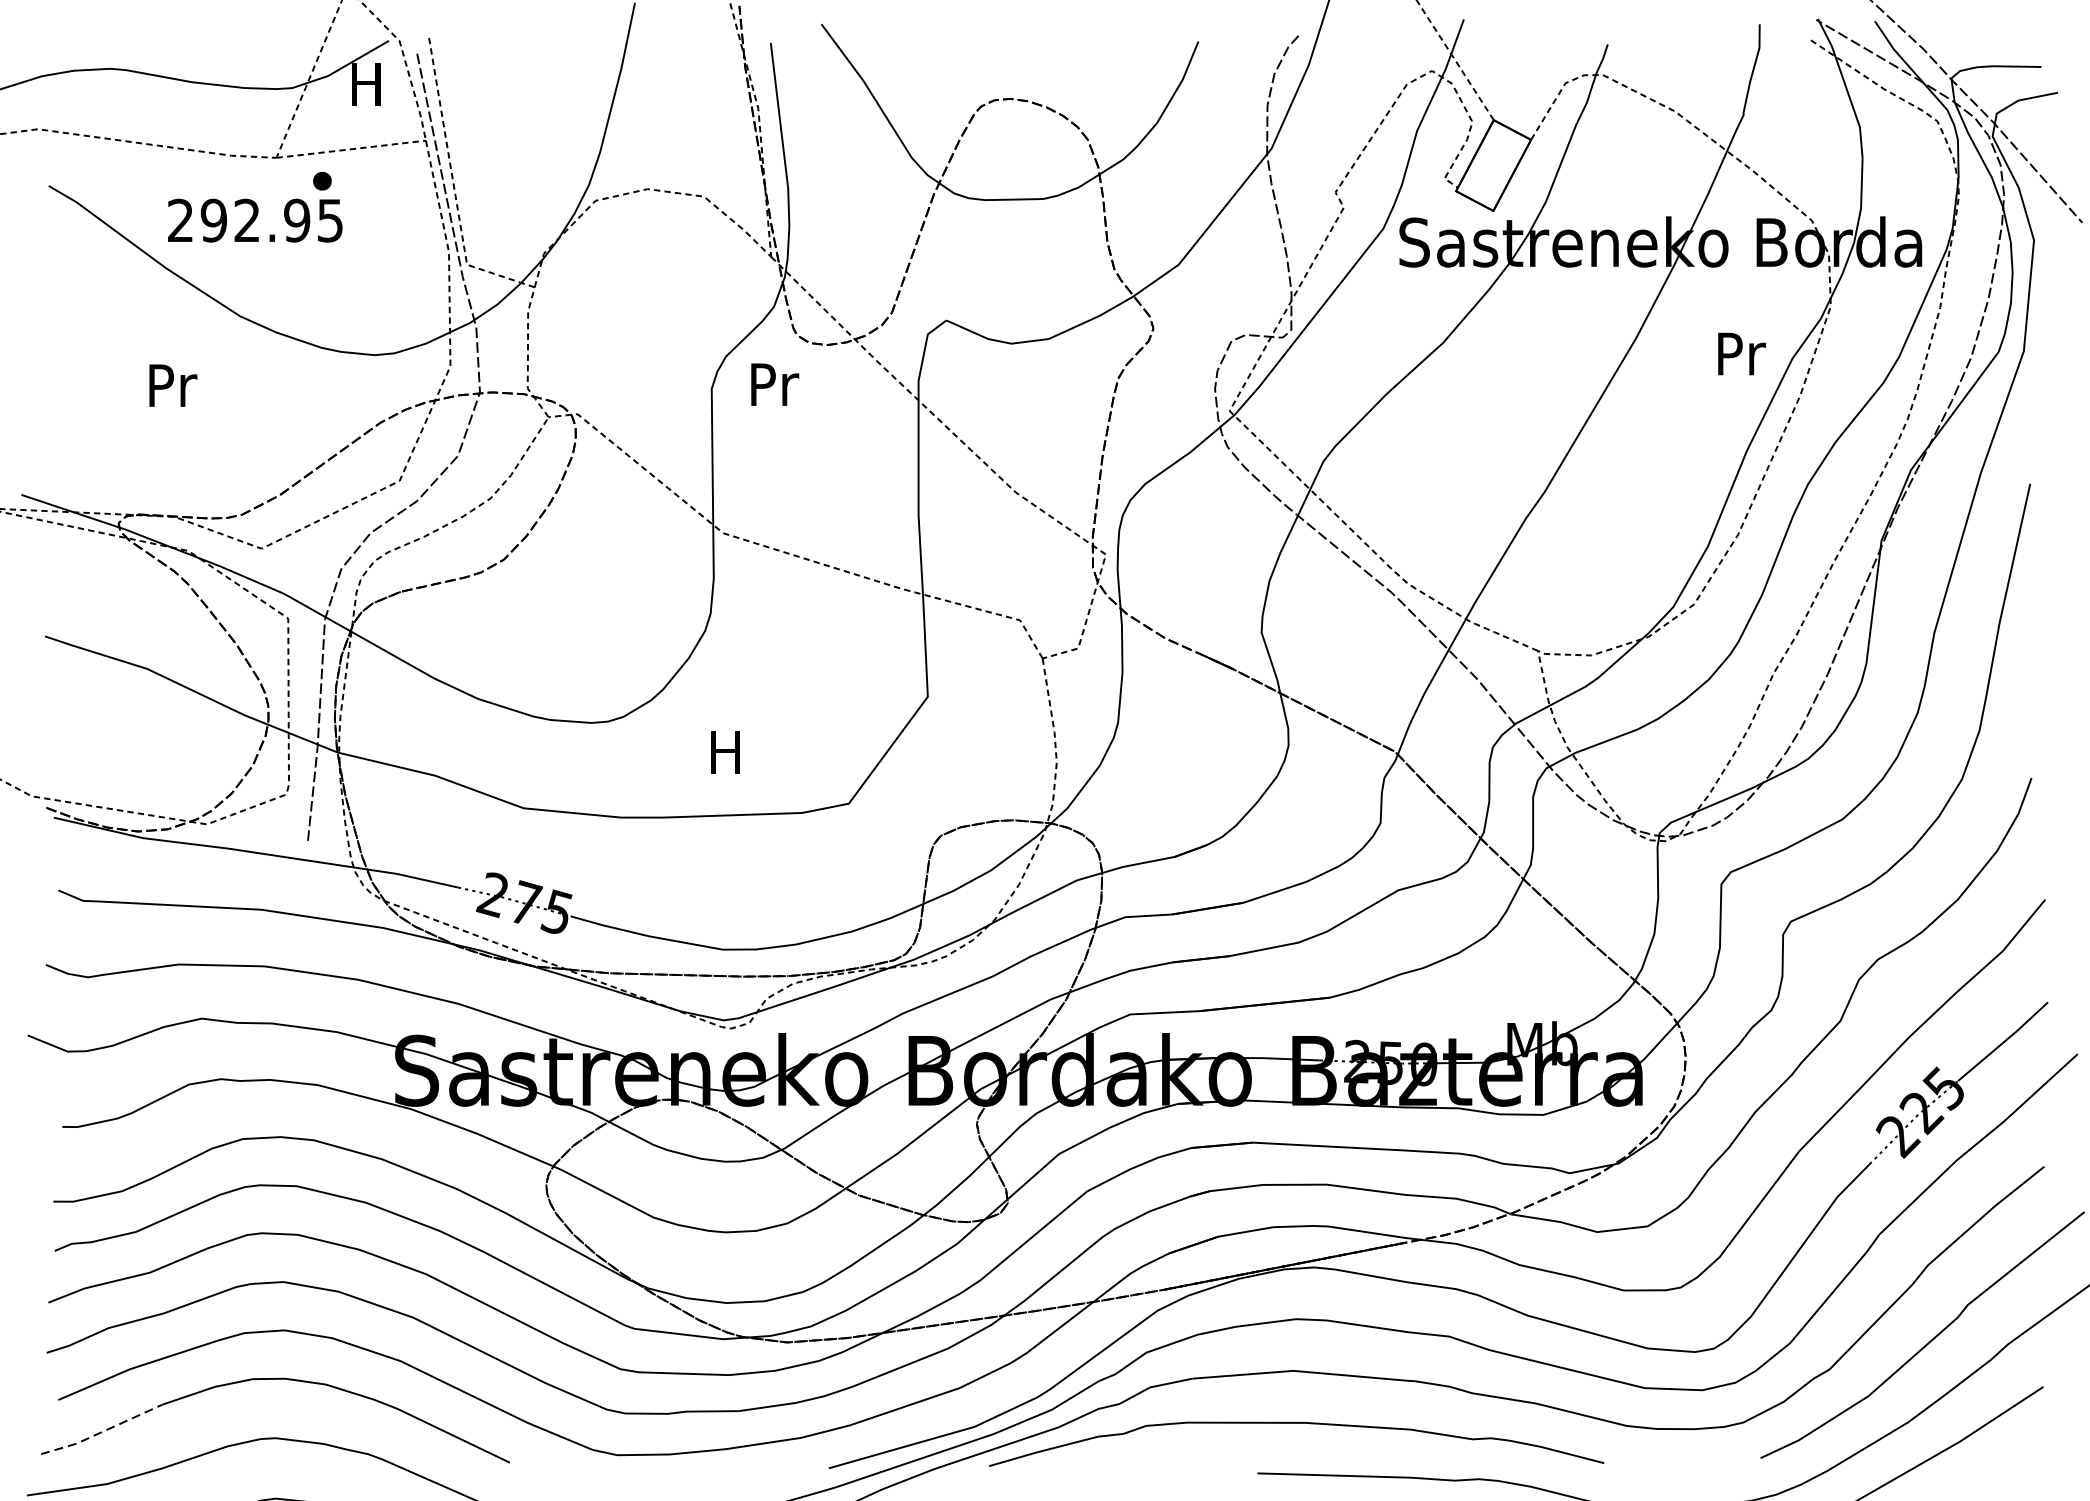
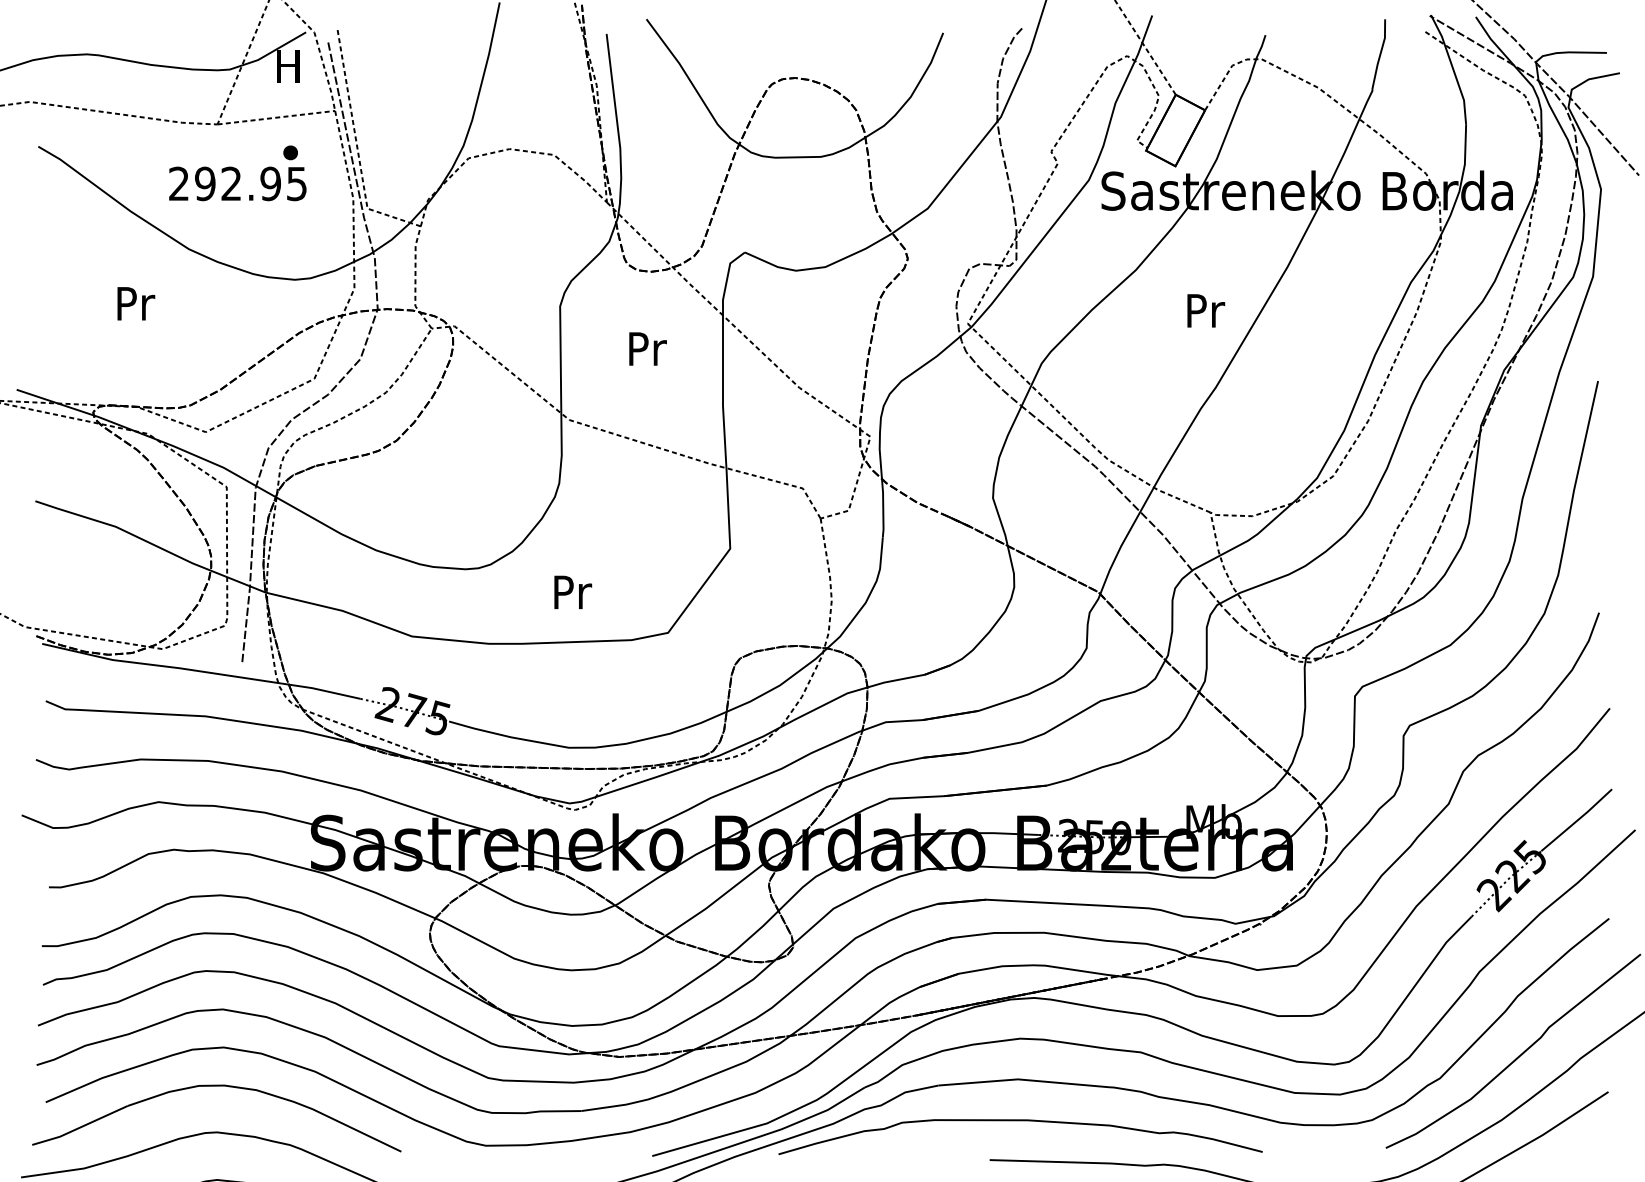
text: (254, 207) -> (237, 173), moved
text: (1742, 353) -> (1206, 310), moved
text: (774, 384) -> (647, 348), moved
text: (728, 752) -> (573, 592), H -> Pr
line: (101, 1432) -> (79, 1127), dashed -> solid

